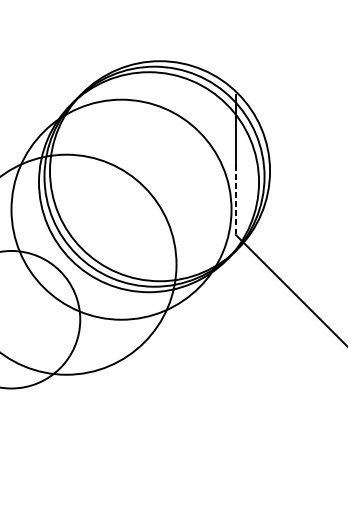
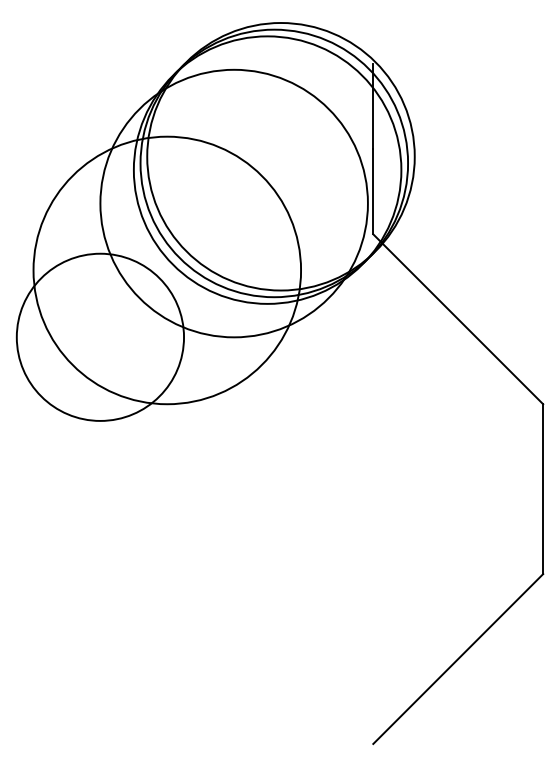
line: (236, 200) -> (373, 192), dashed -> solid

